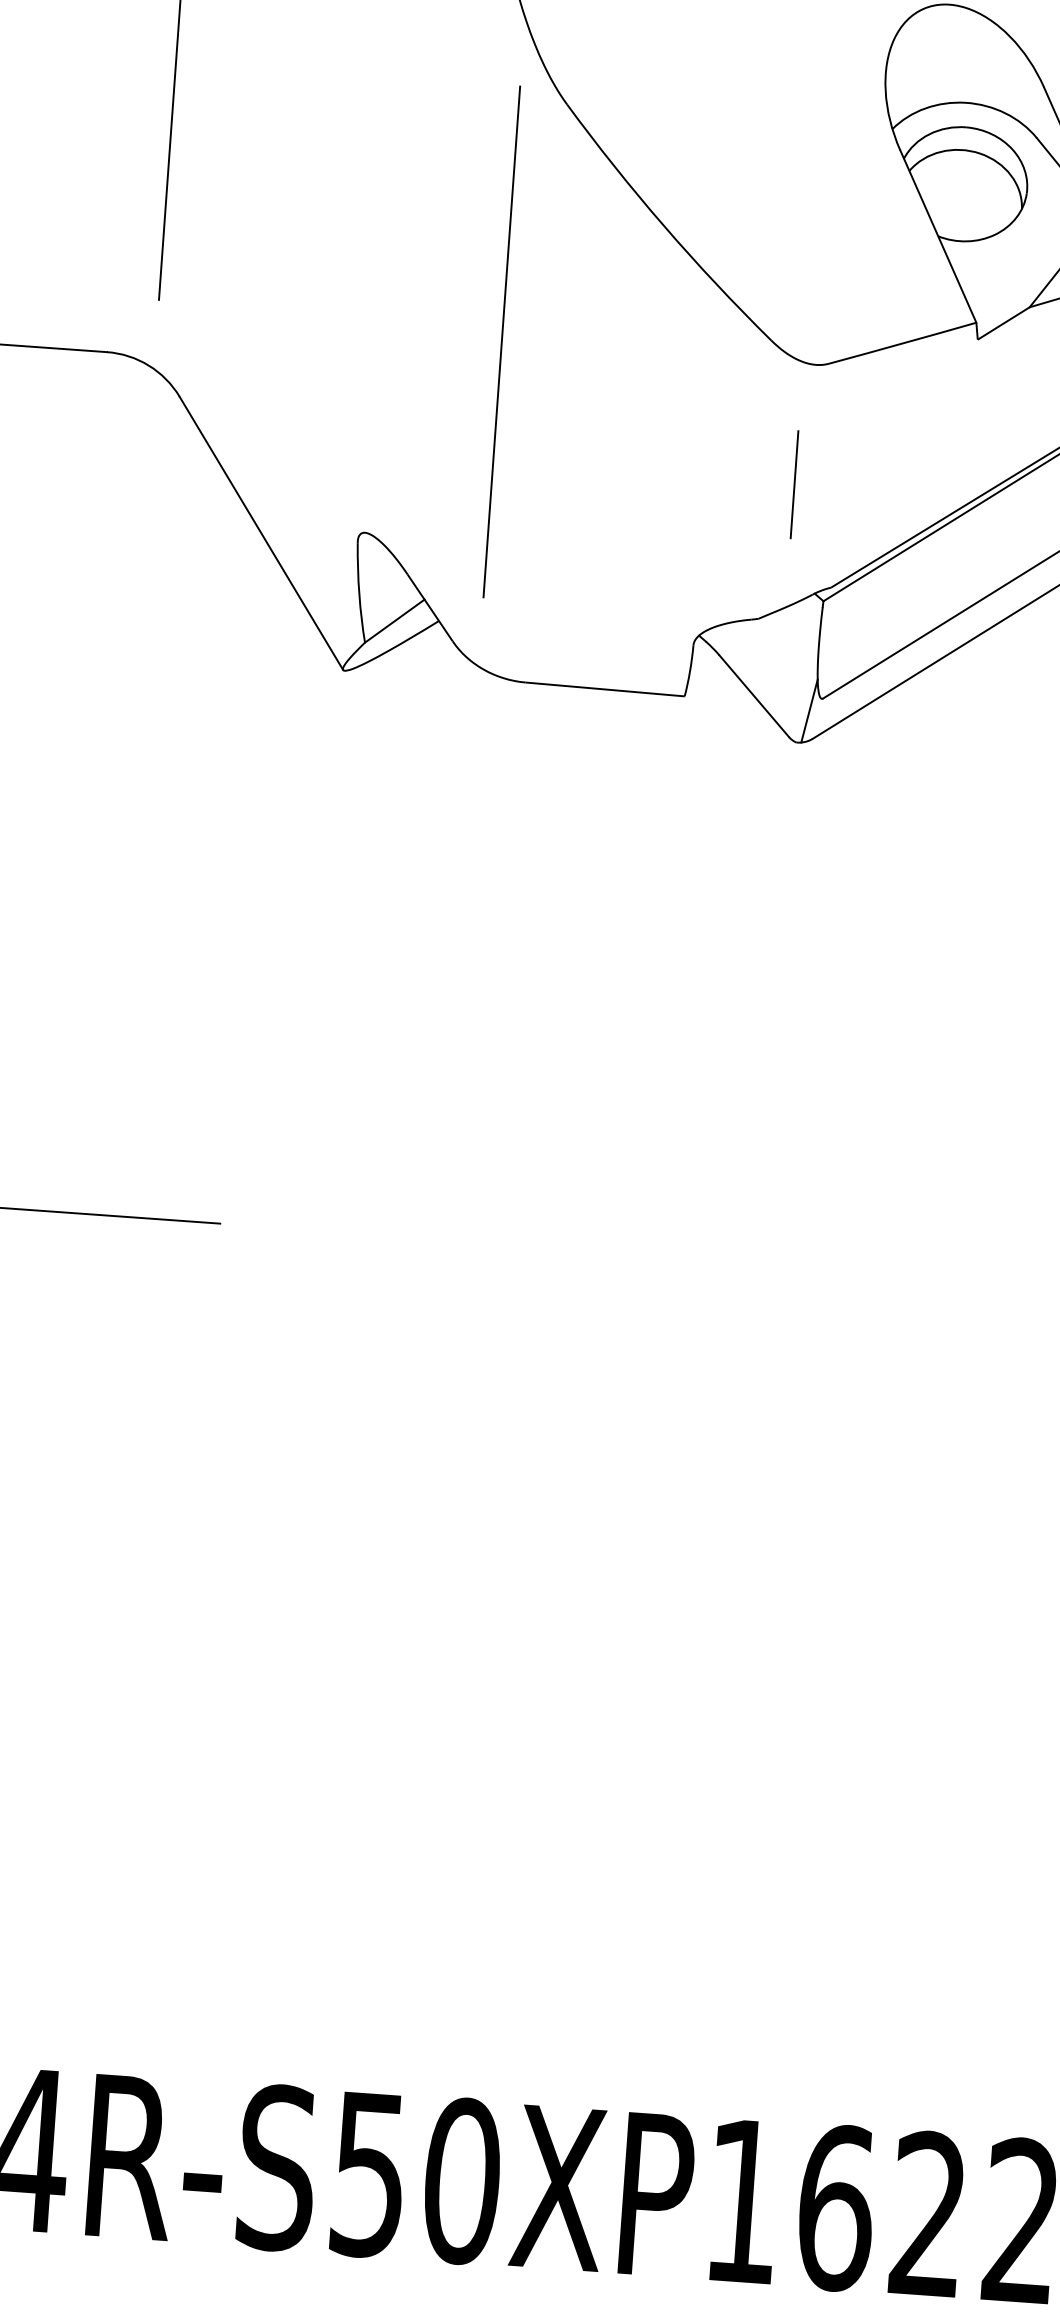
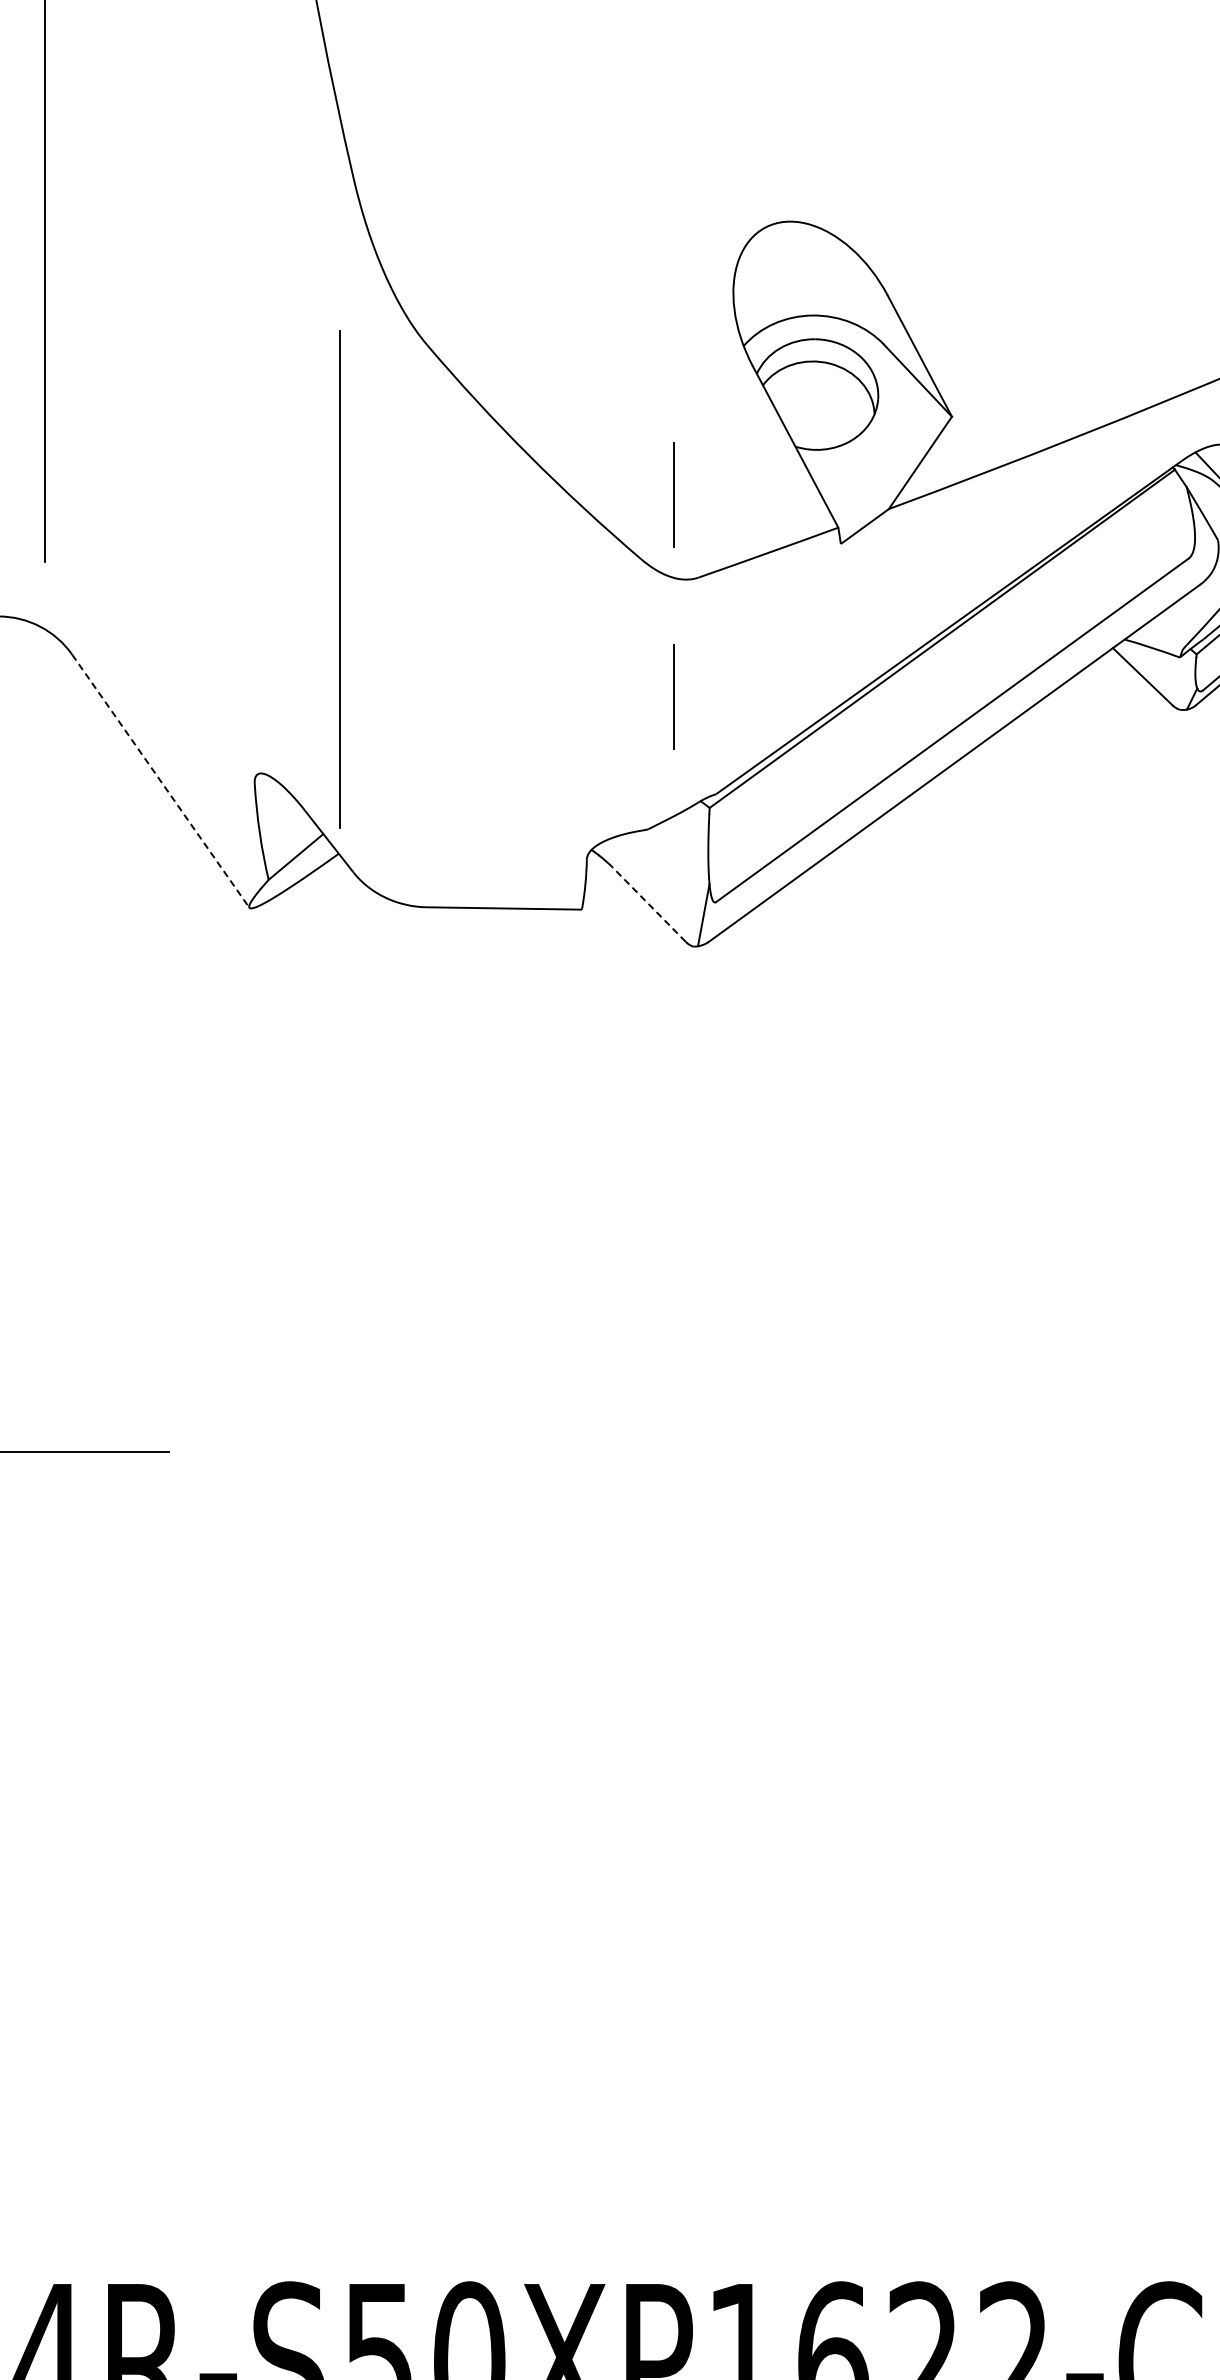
line: (809, 276) -> (673, 494), added
line: (500, 342) -> (339, 579), moved
line: (262, 533) -> (161, 781), solid -> dashed
line: (753, 695) -> (648, 904), solid -> dashed

